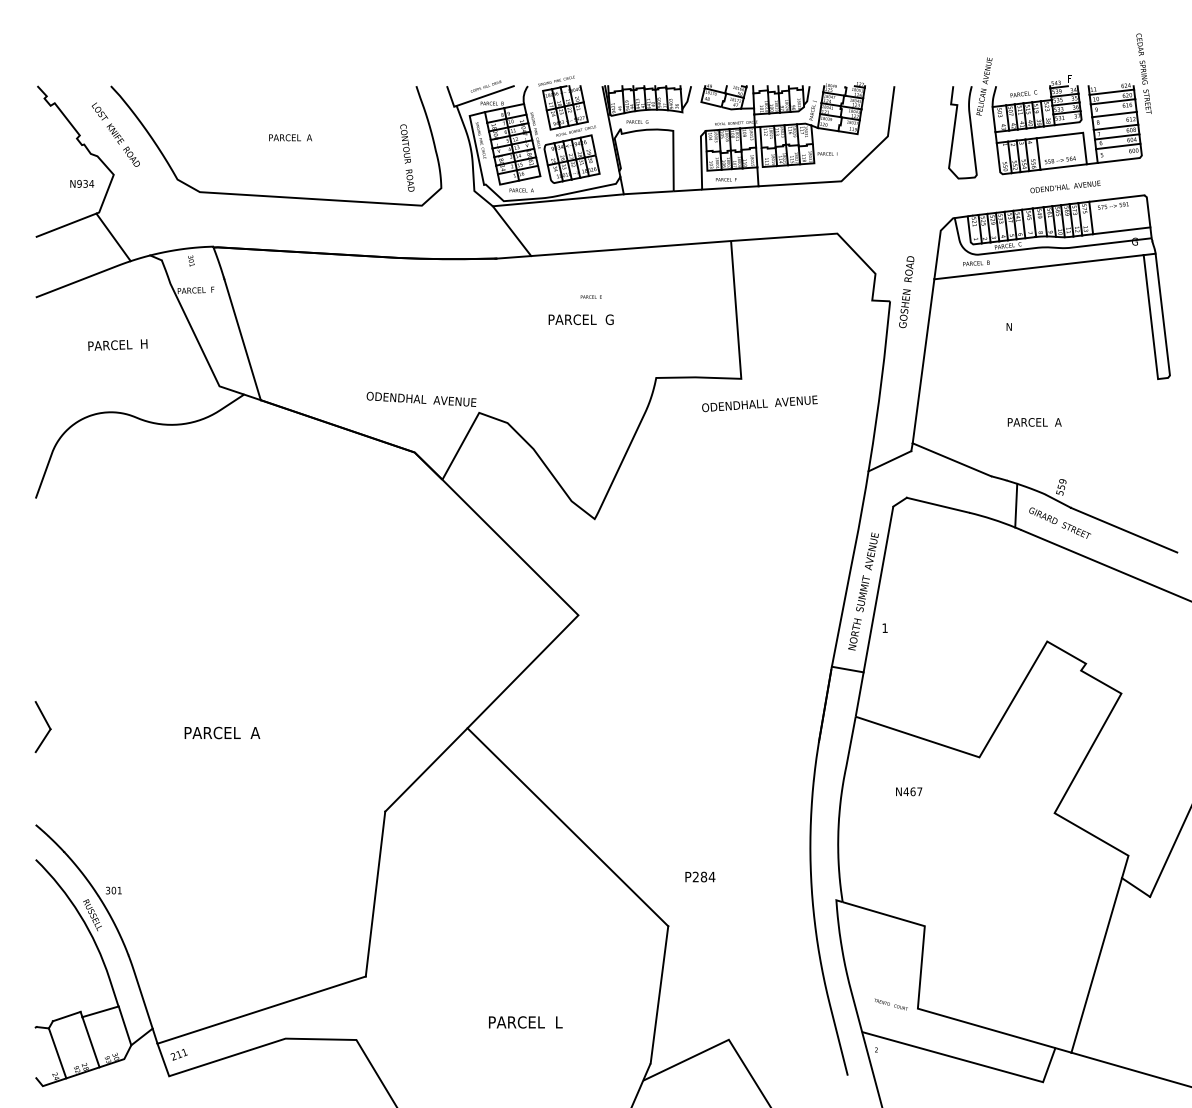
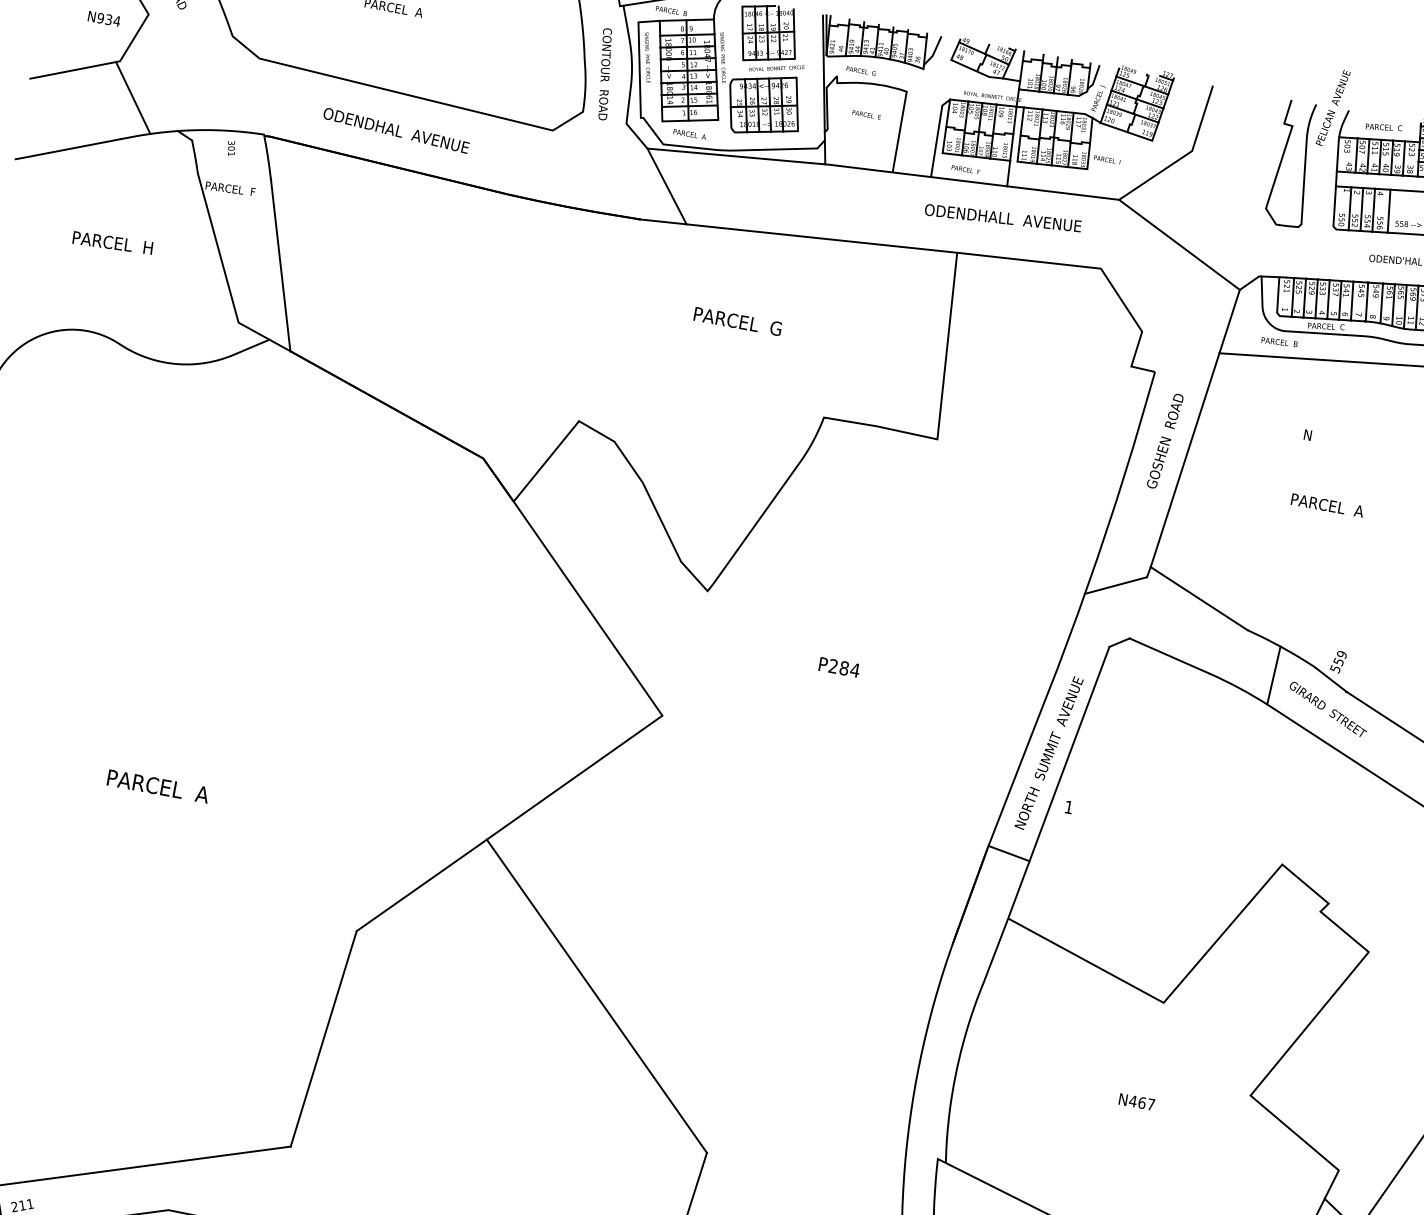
text: (407, 157) -> (605, 73), moved
line: (890, 205) -> (1178, 244), added
text: (906, 292) -> (1164, 441), moved
text: (590, 296) -> (865, 113), moved
text: (421, 398) -> (396, 129), moved
text: (759, 403) -> (1002, 217), moved
text: (1034, 422) -> (1327, 505), moved
text: (909, 791) -> (1137, 1101), moved
text: (700, 876) -> (839, 666), moved

